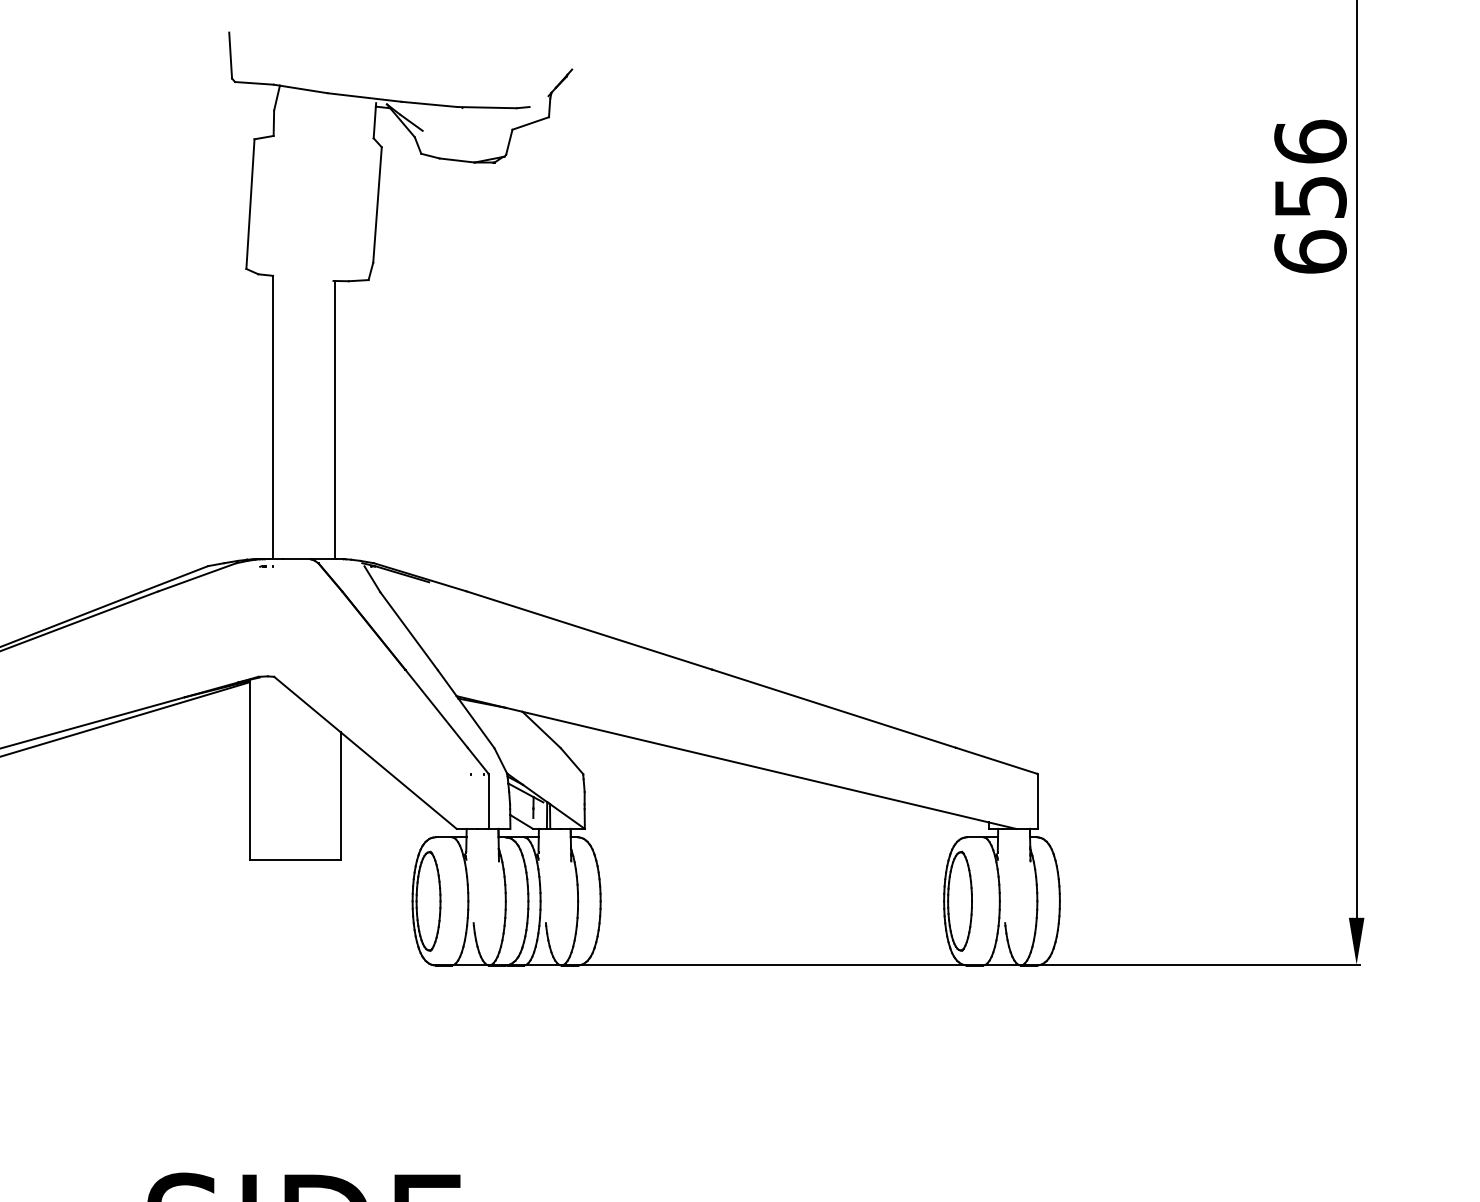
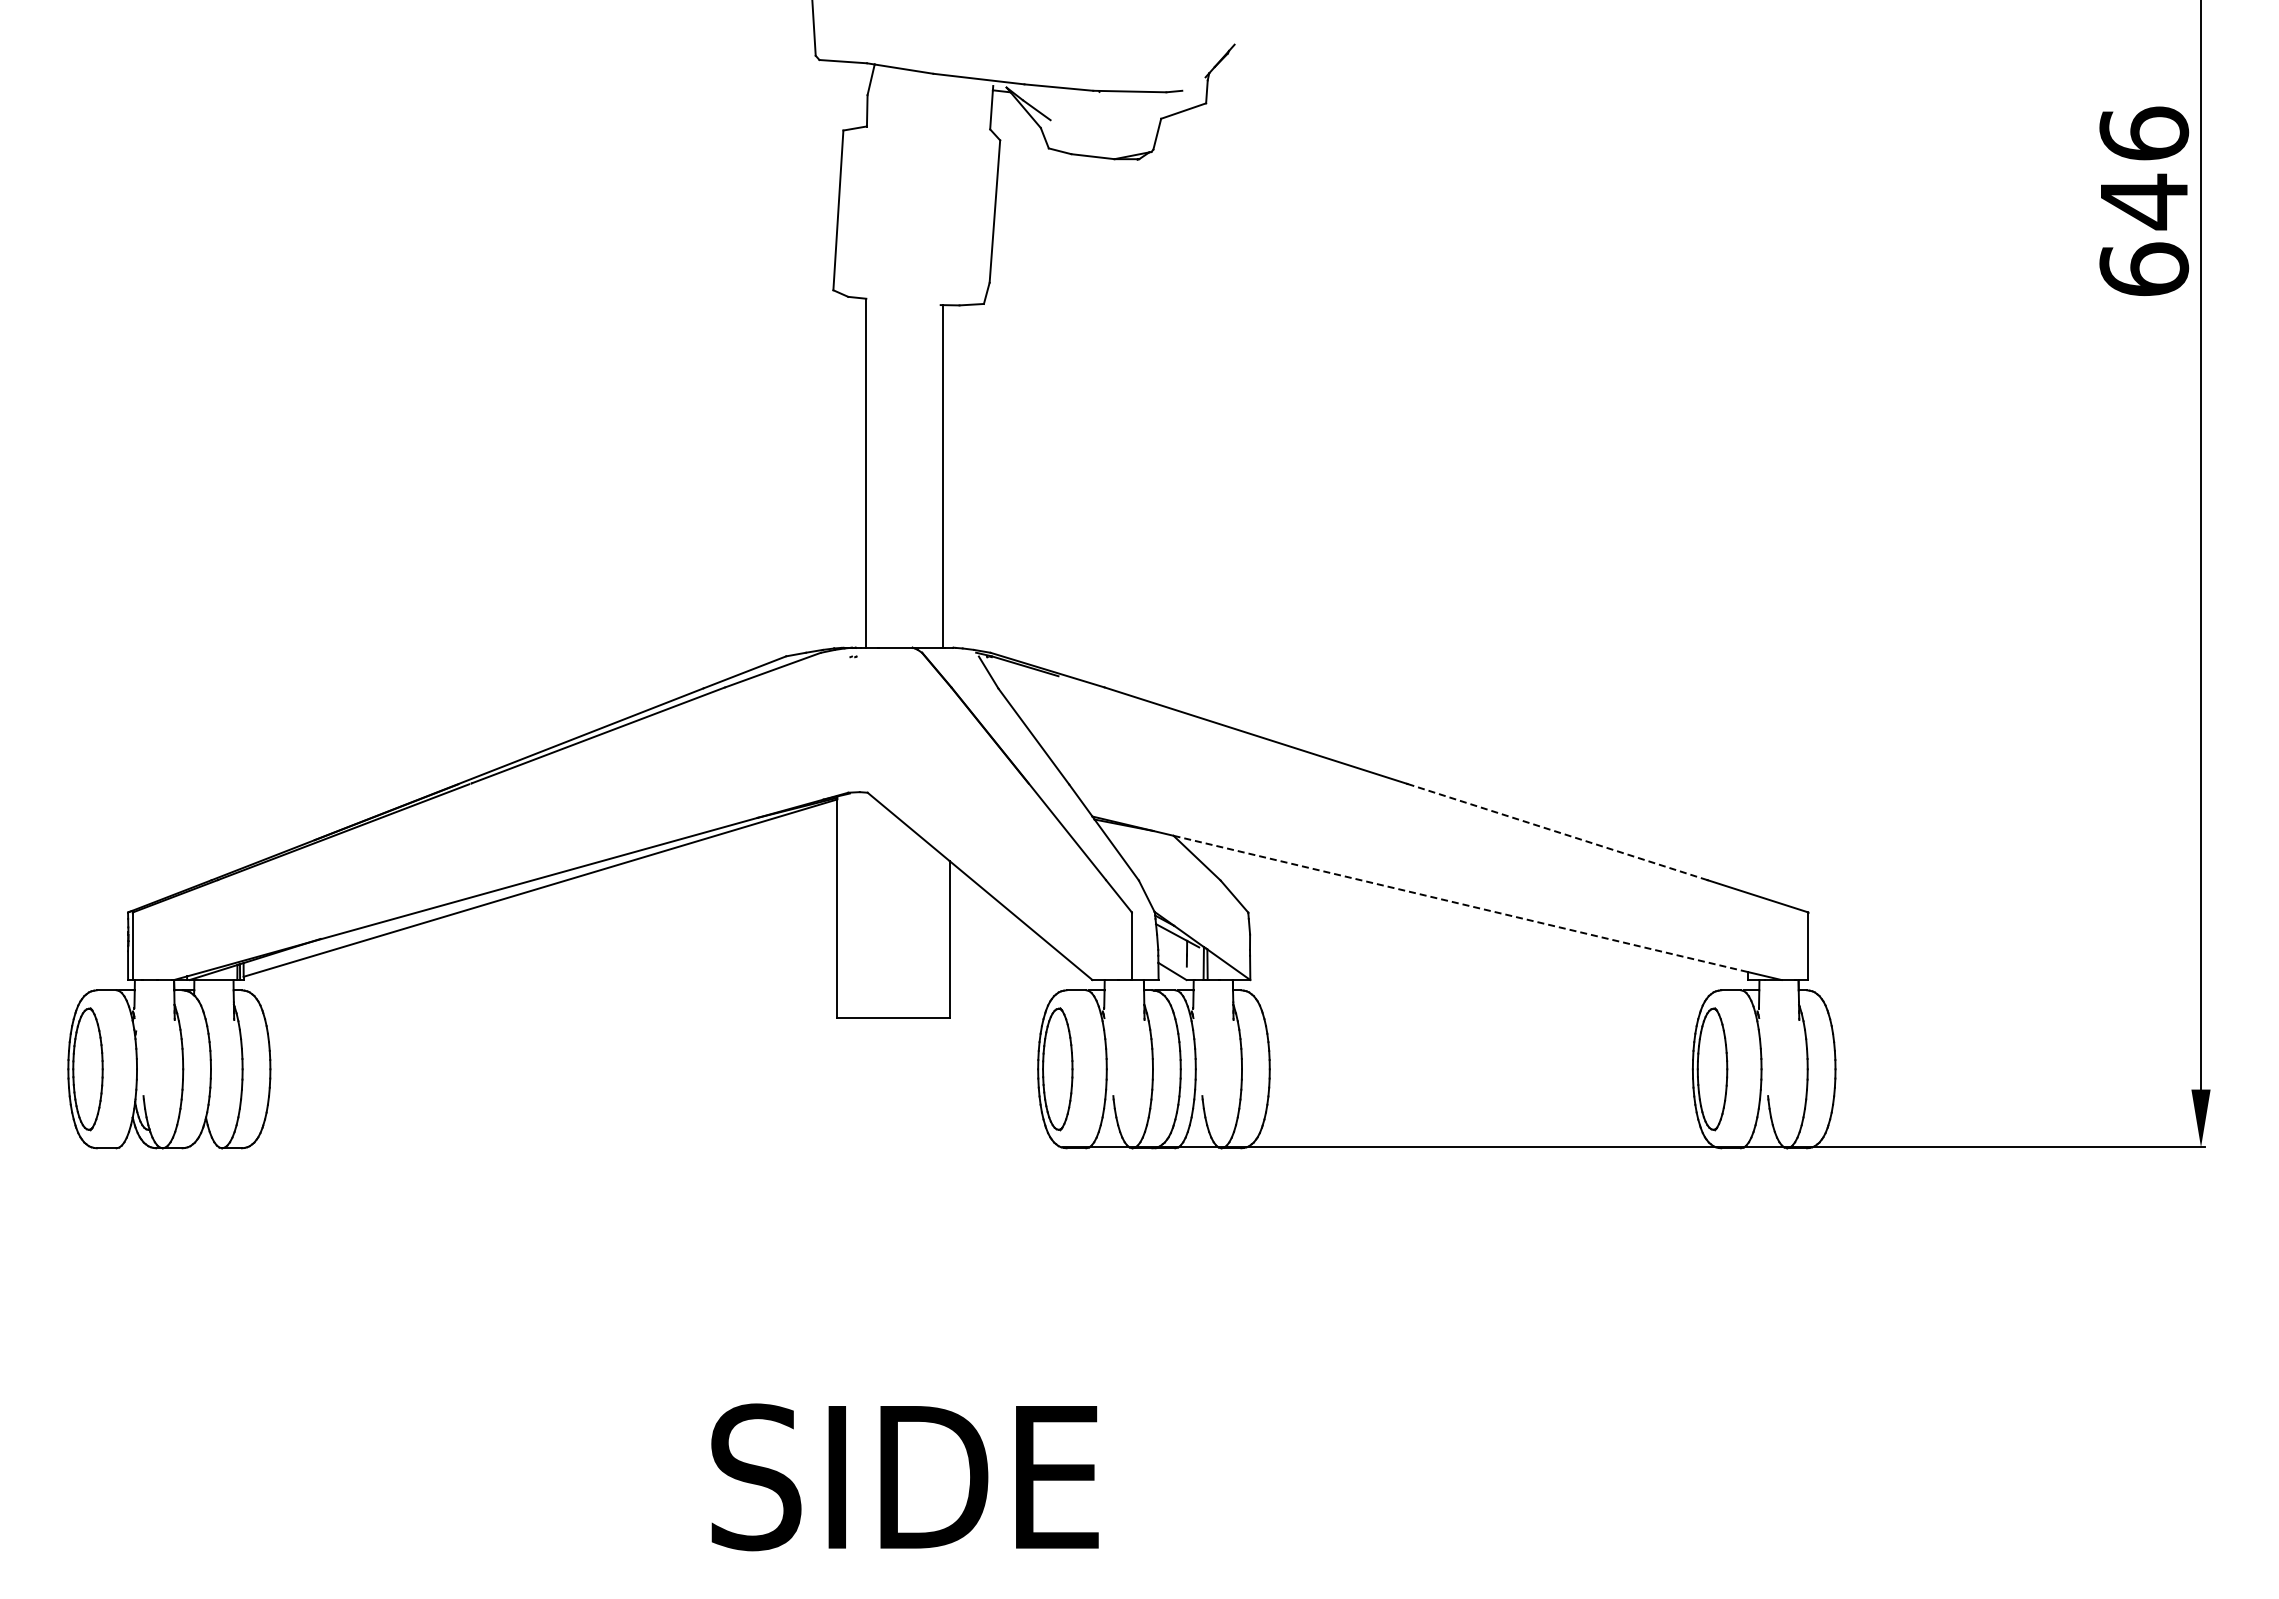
text: (1311, 196) -> (2145, 201), 656 -> 646
line: (834, 709) -> (1557, 832), solid -> dashed
line: (756, 767) -> (1461, 904), solid -> dashed

